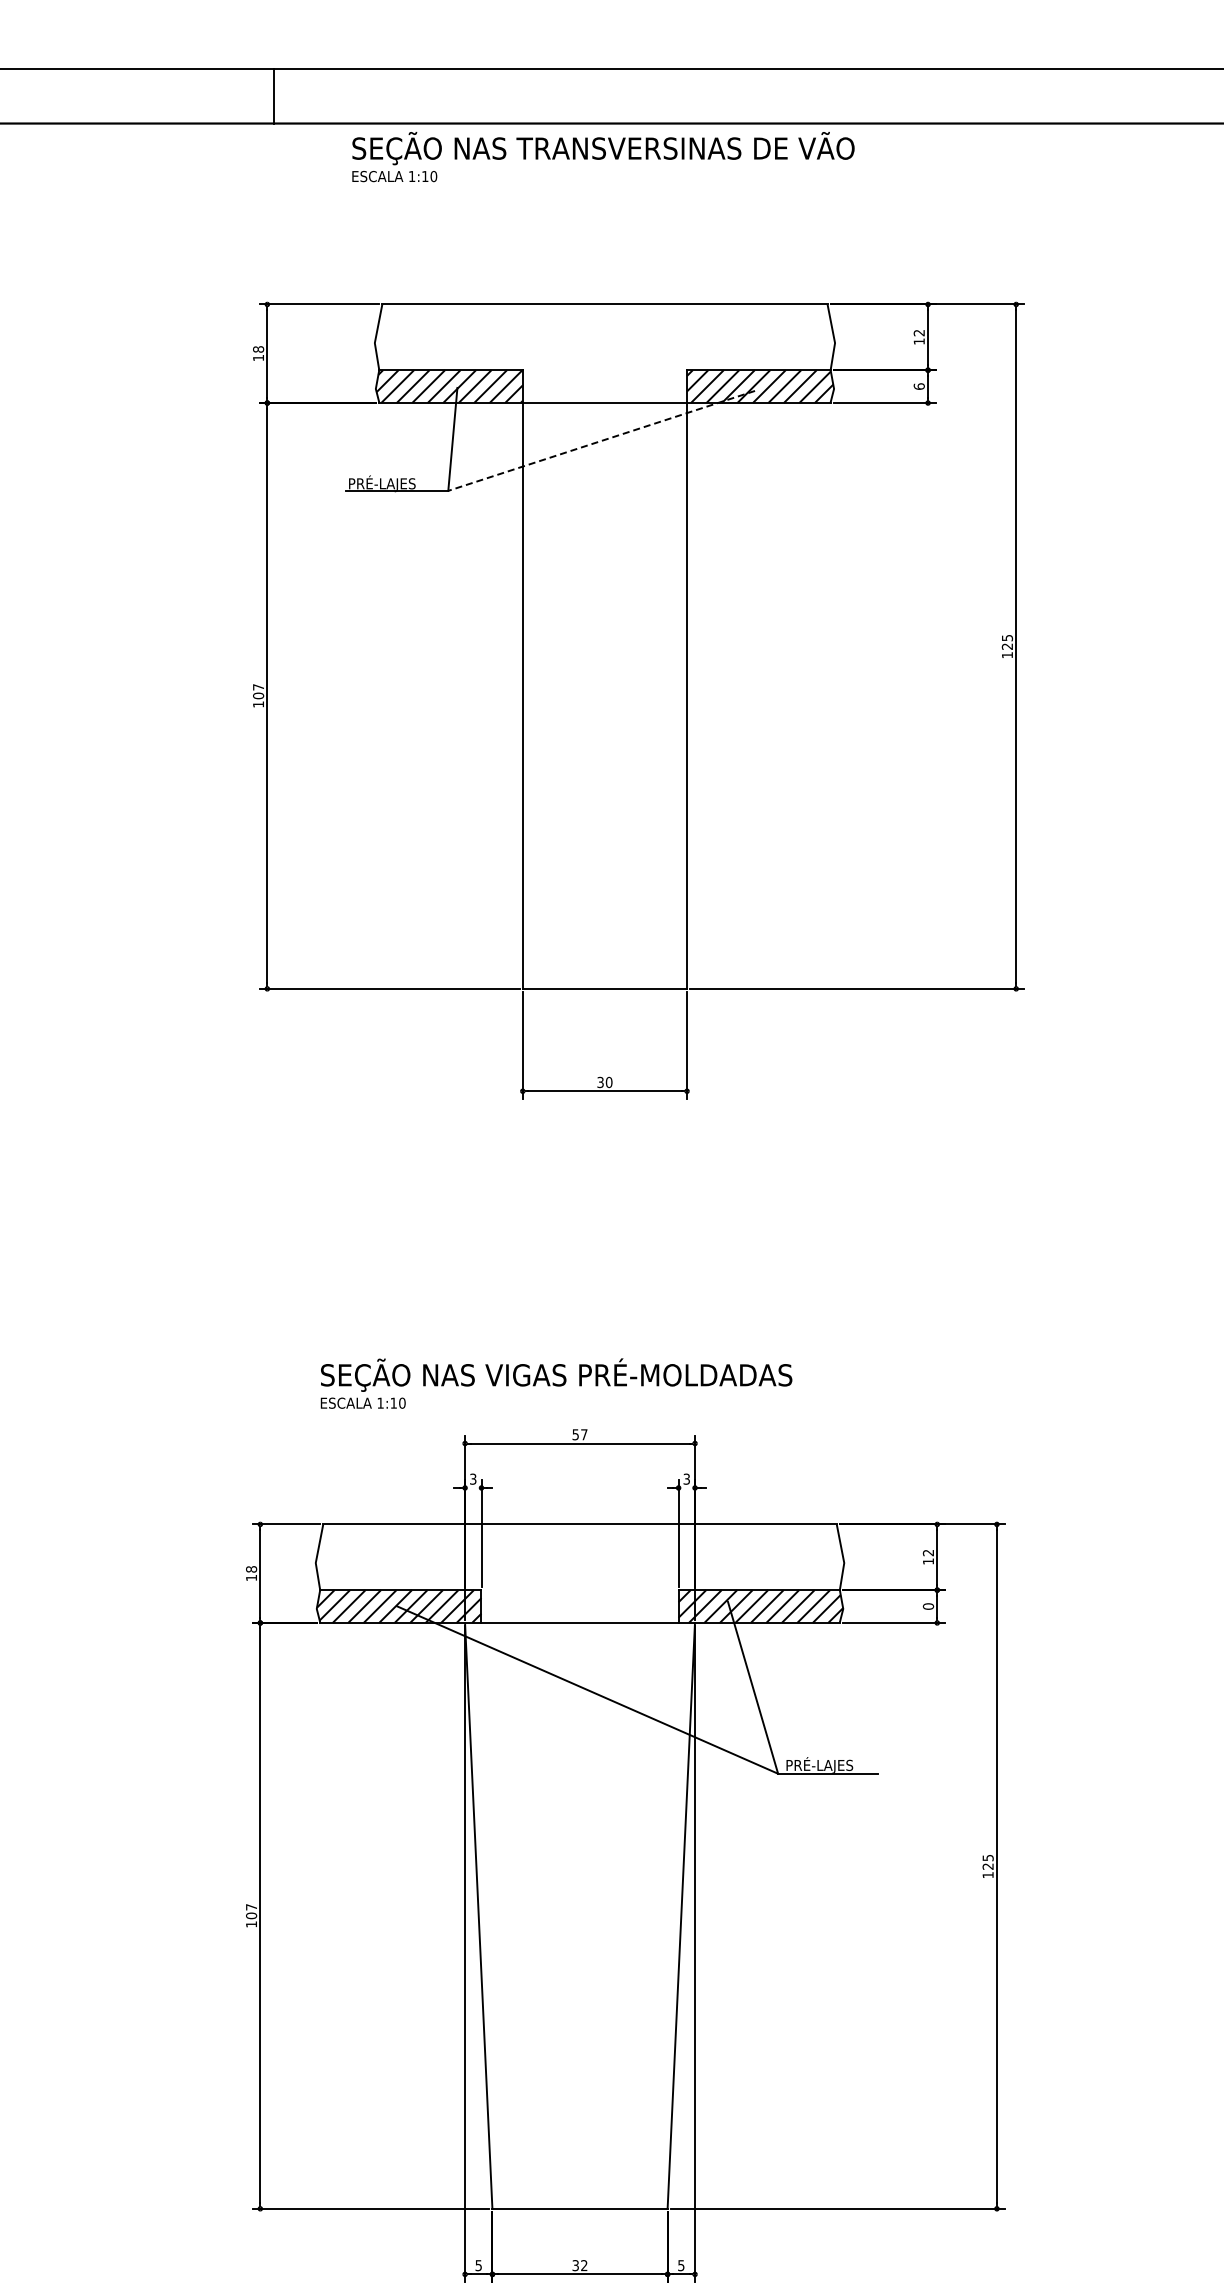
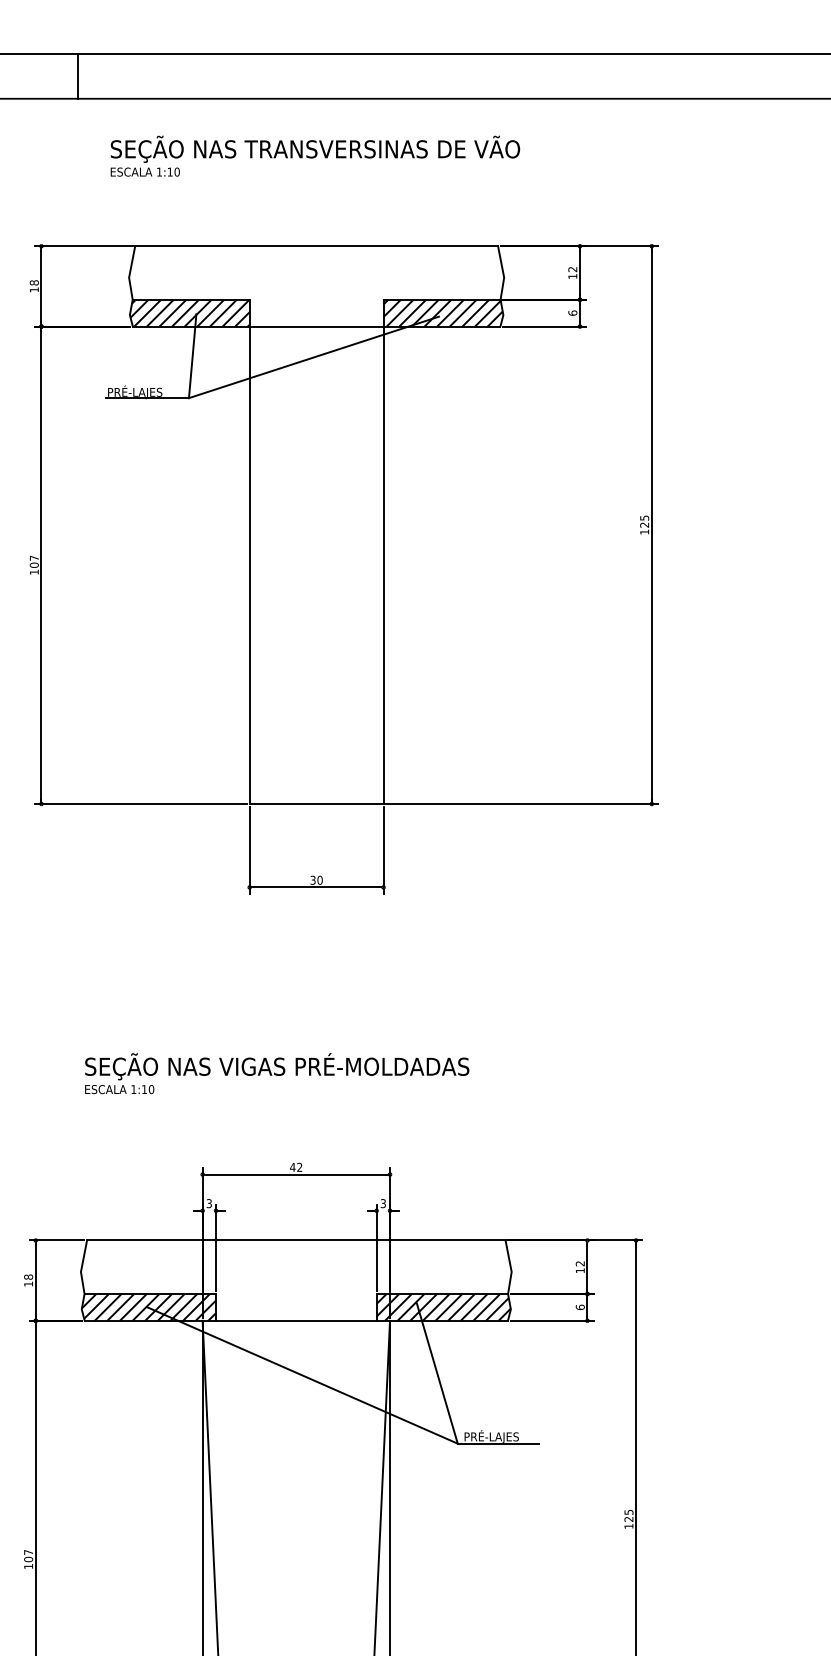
line: (274, 95) -> (78, 75), moved
text: (603, 157) -> (315, 156), moved
line: (601, 441) -> (313, 357), dashed -> solid
text: (556, 1383) -> (277, 1073), moved
text: (579, 1434) -> (295, 1167), 57 -> 42
text: (927, 1606) -> (579, 1307), 0 -> 6

